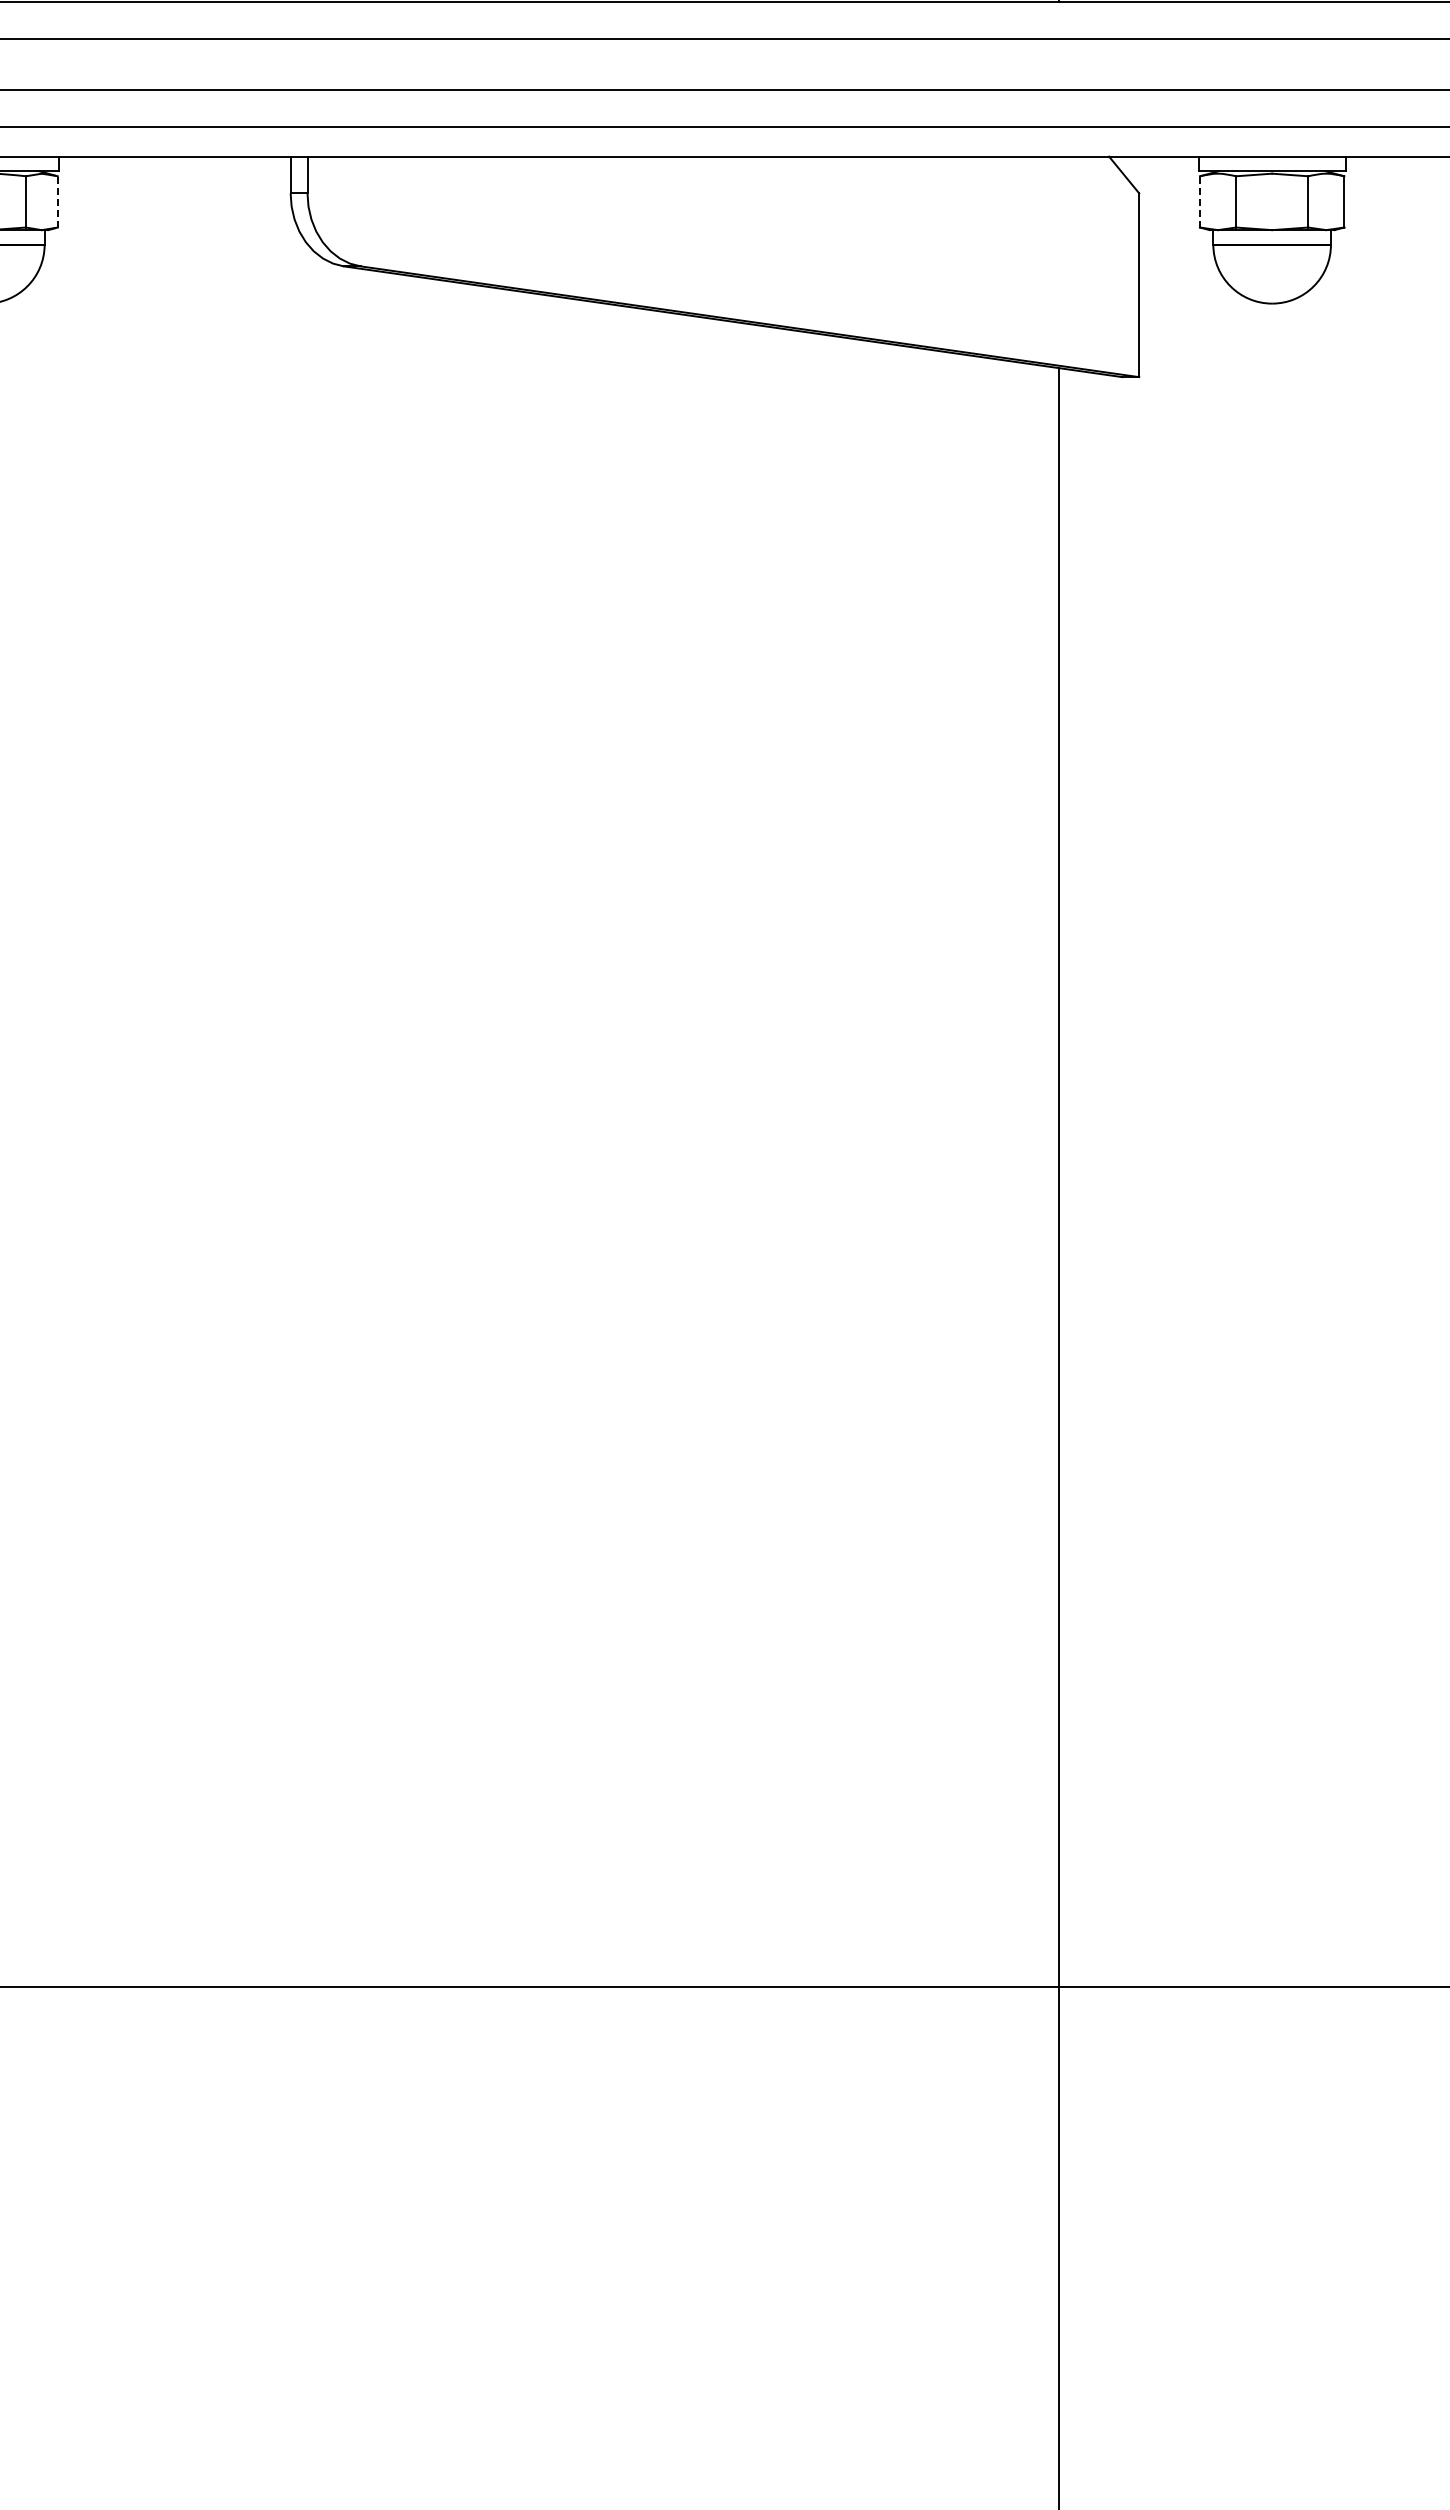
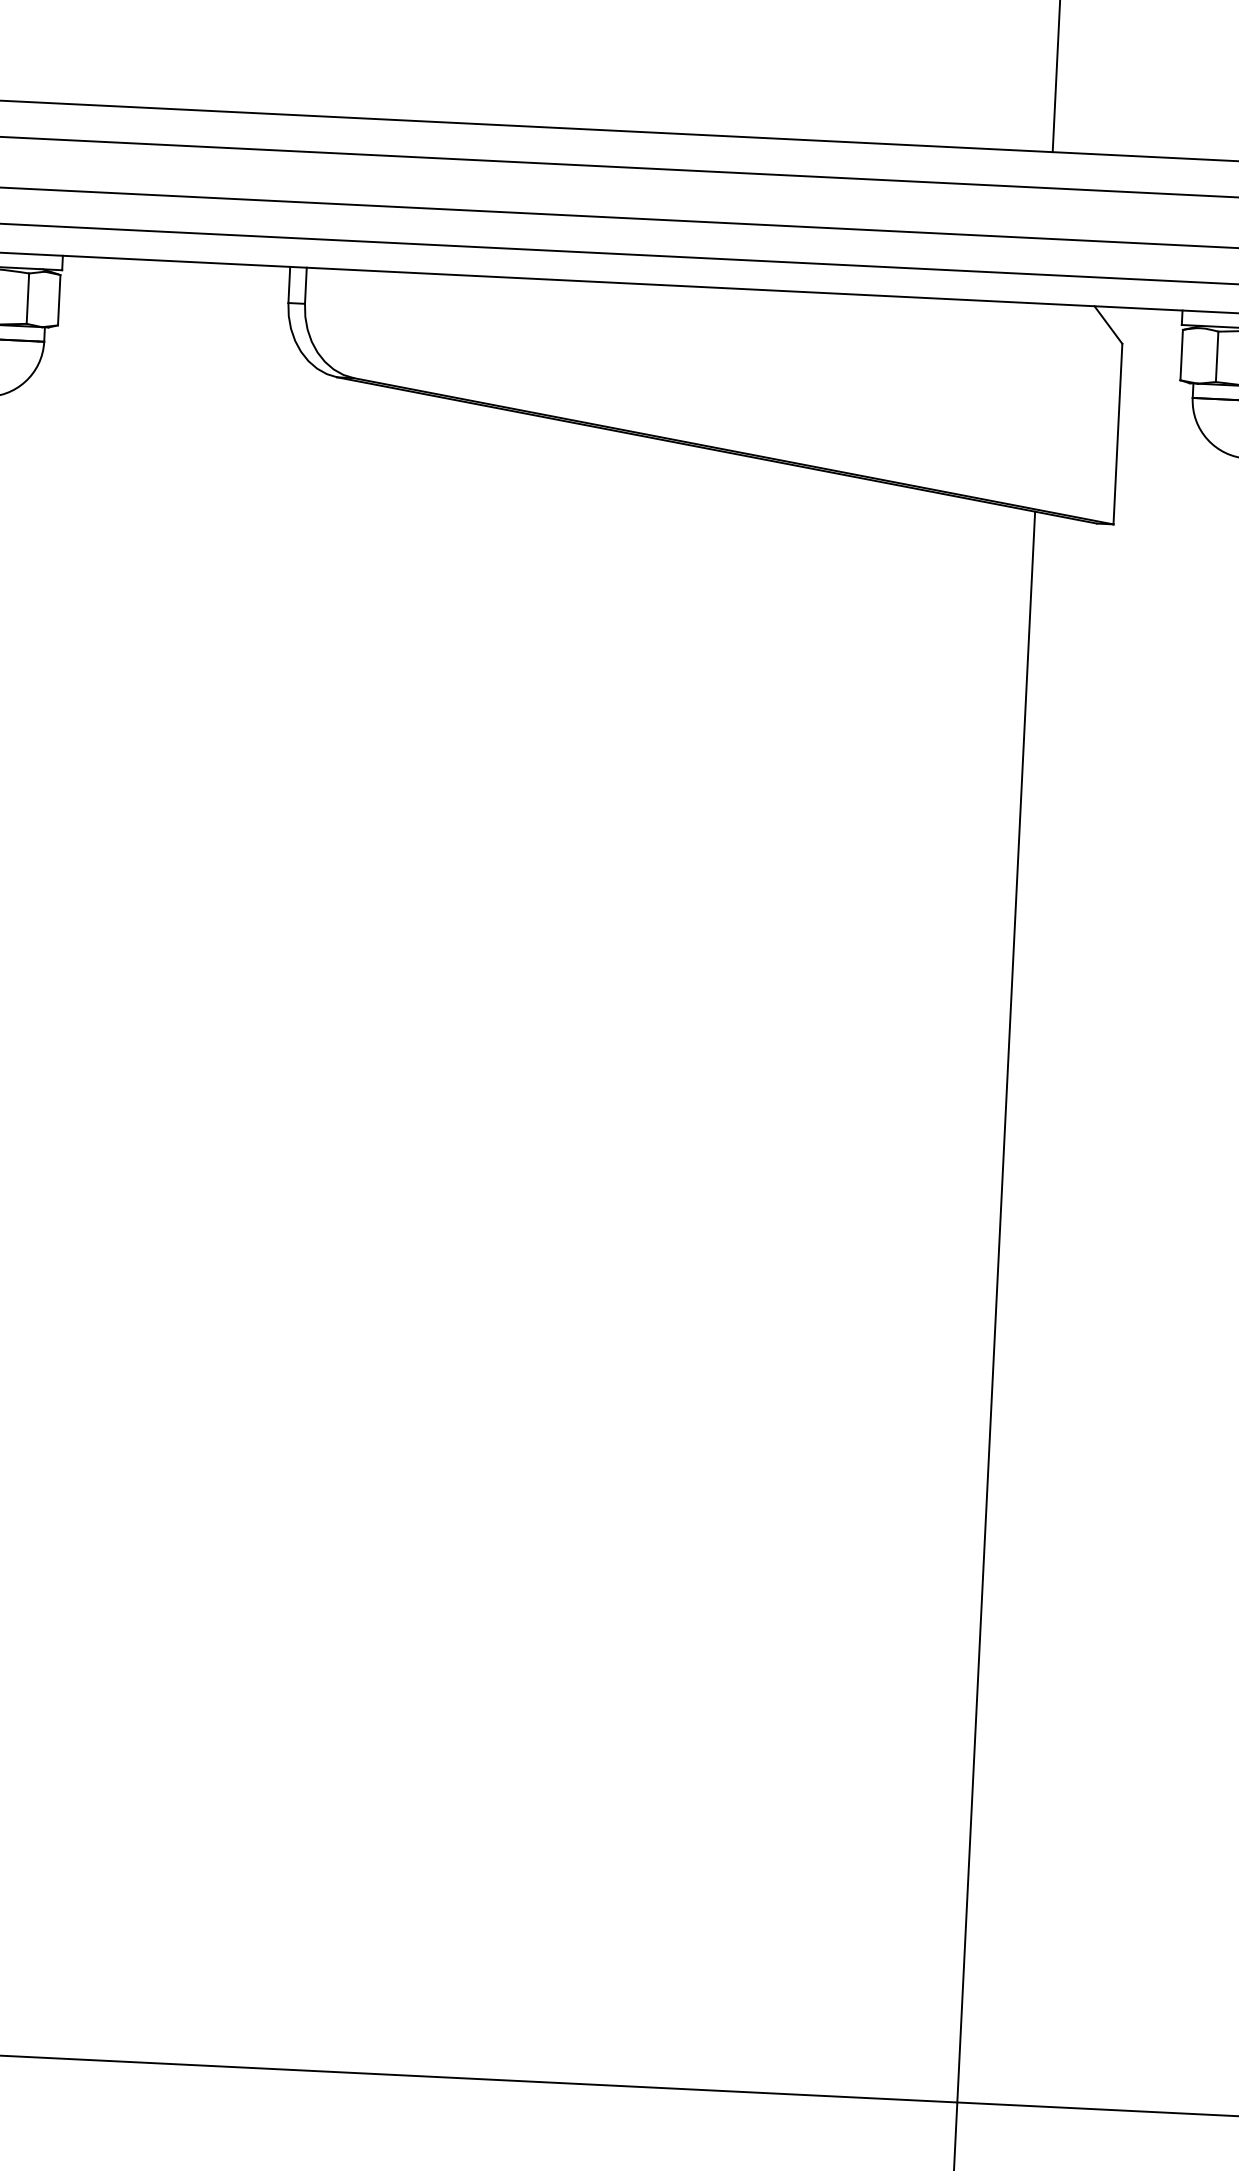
line: (57, 201) -> (58, 299), dashed -> solid
line: (1200, 201) -> (1182, 354), dashed -> solid

